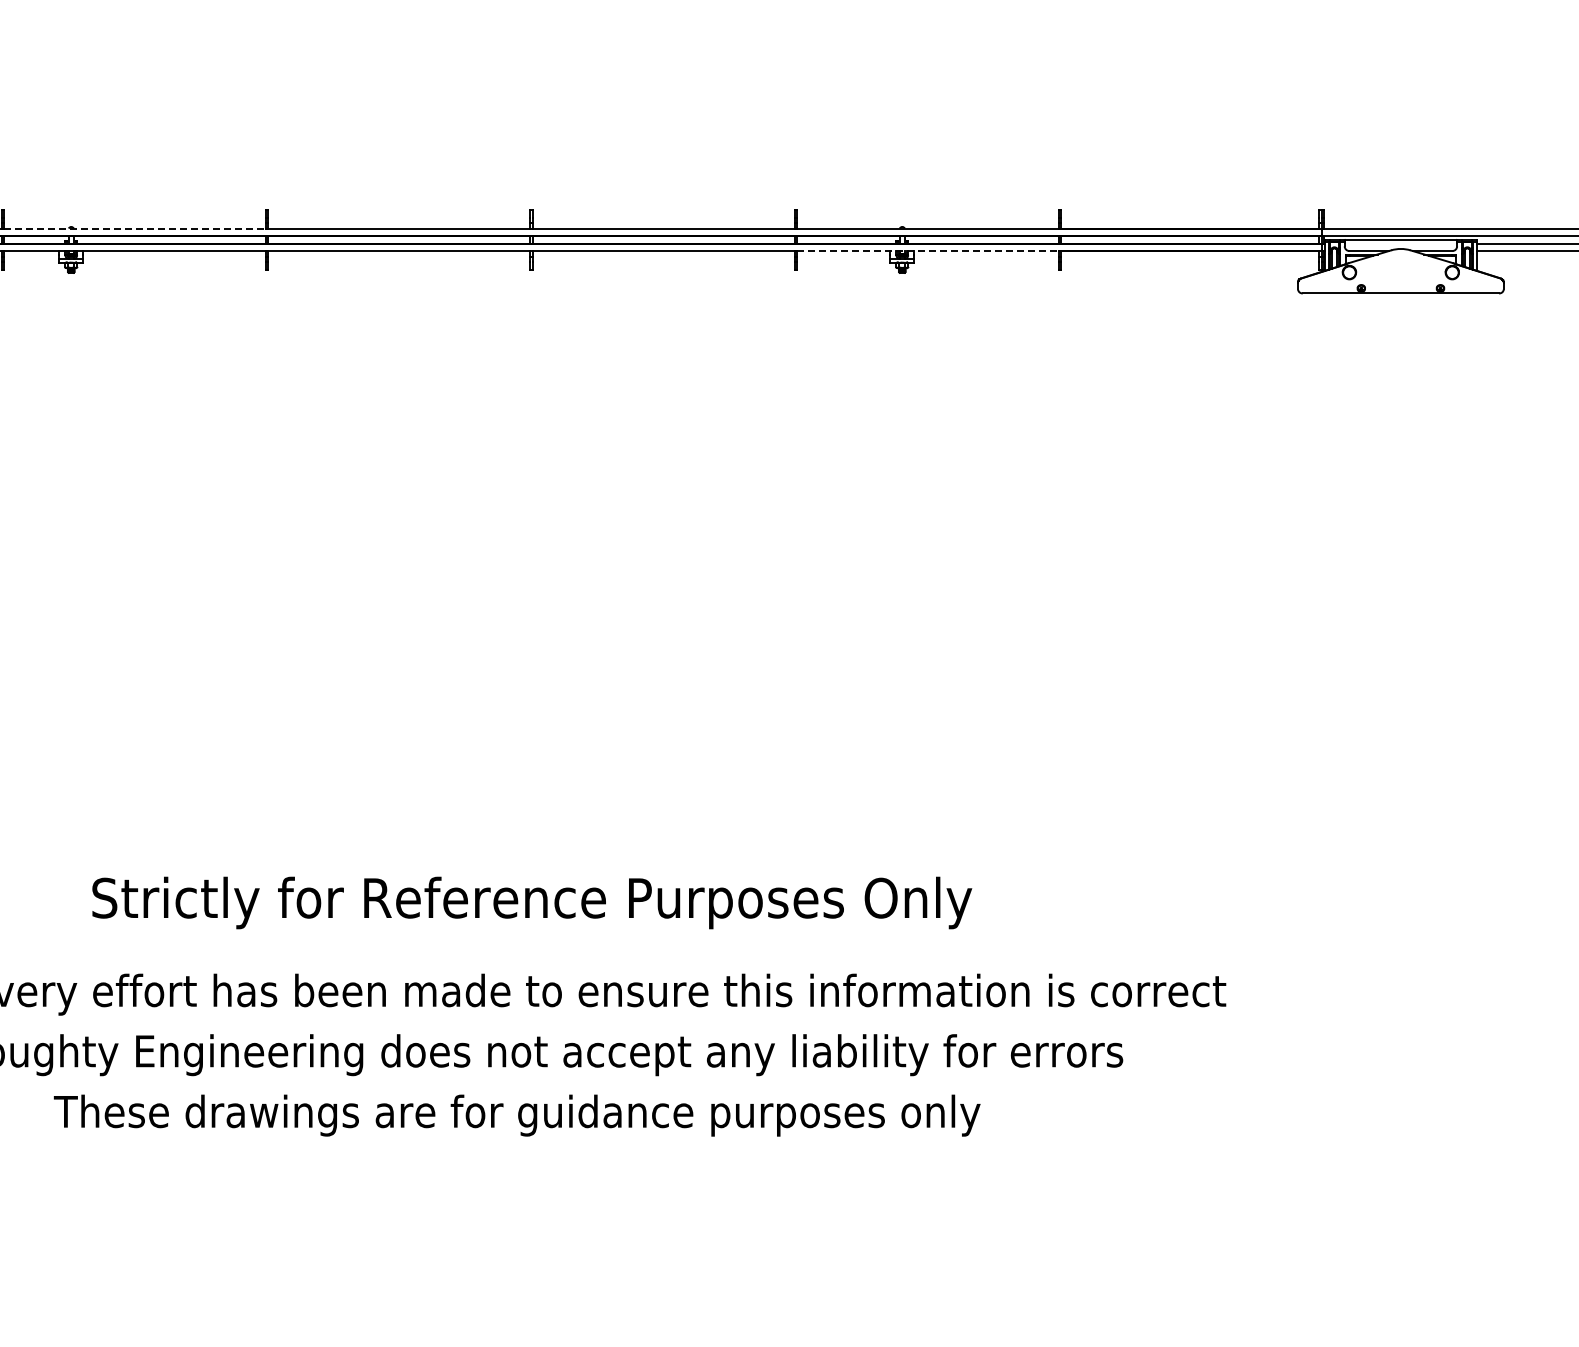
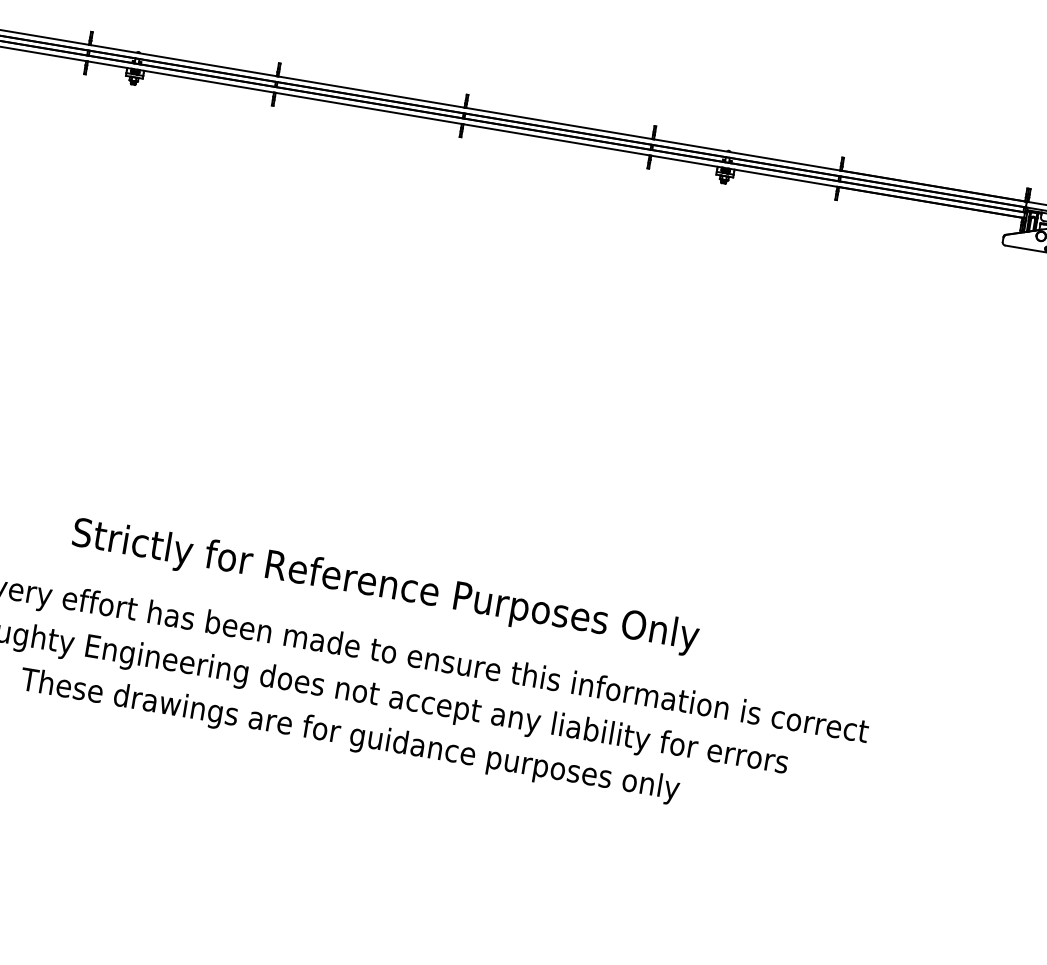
line: (135, 228) -> (184, 60), dashed -> solid
line: (928, 251) -> (744, 171), dashed -> solid

